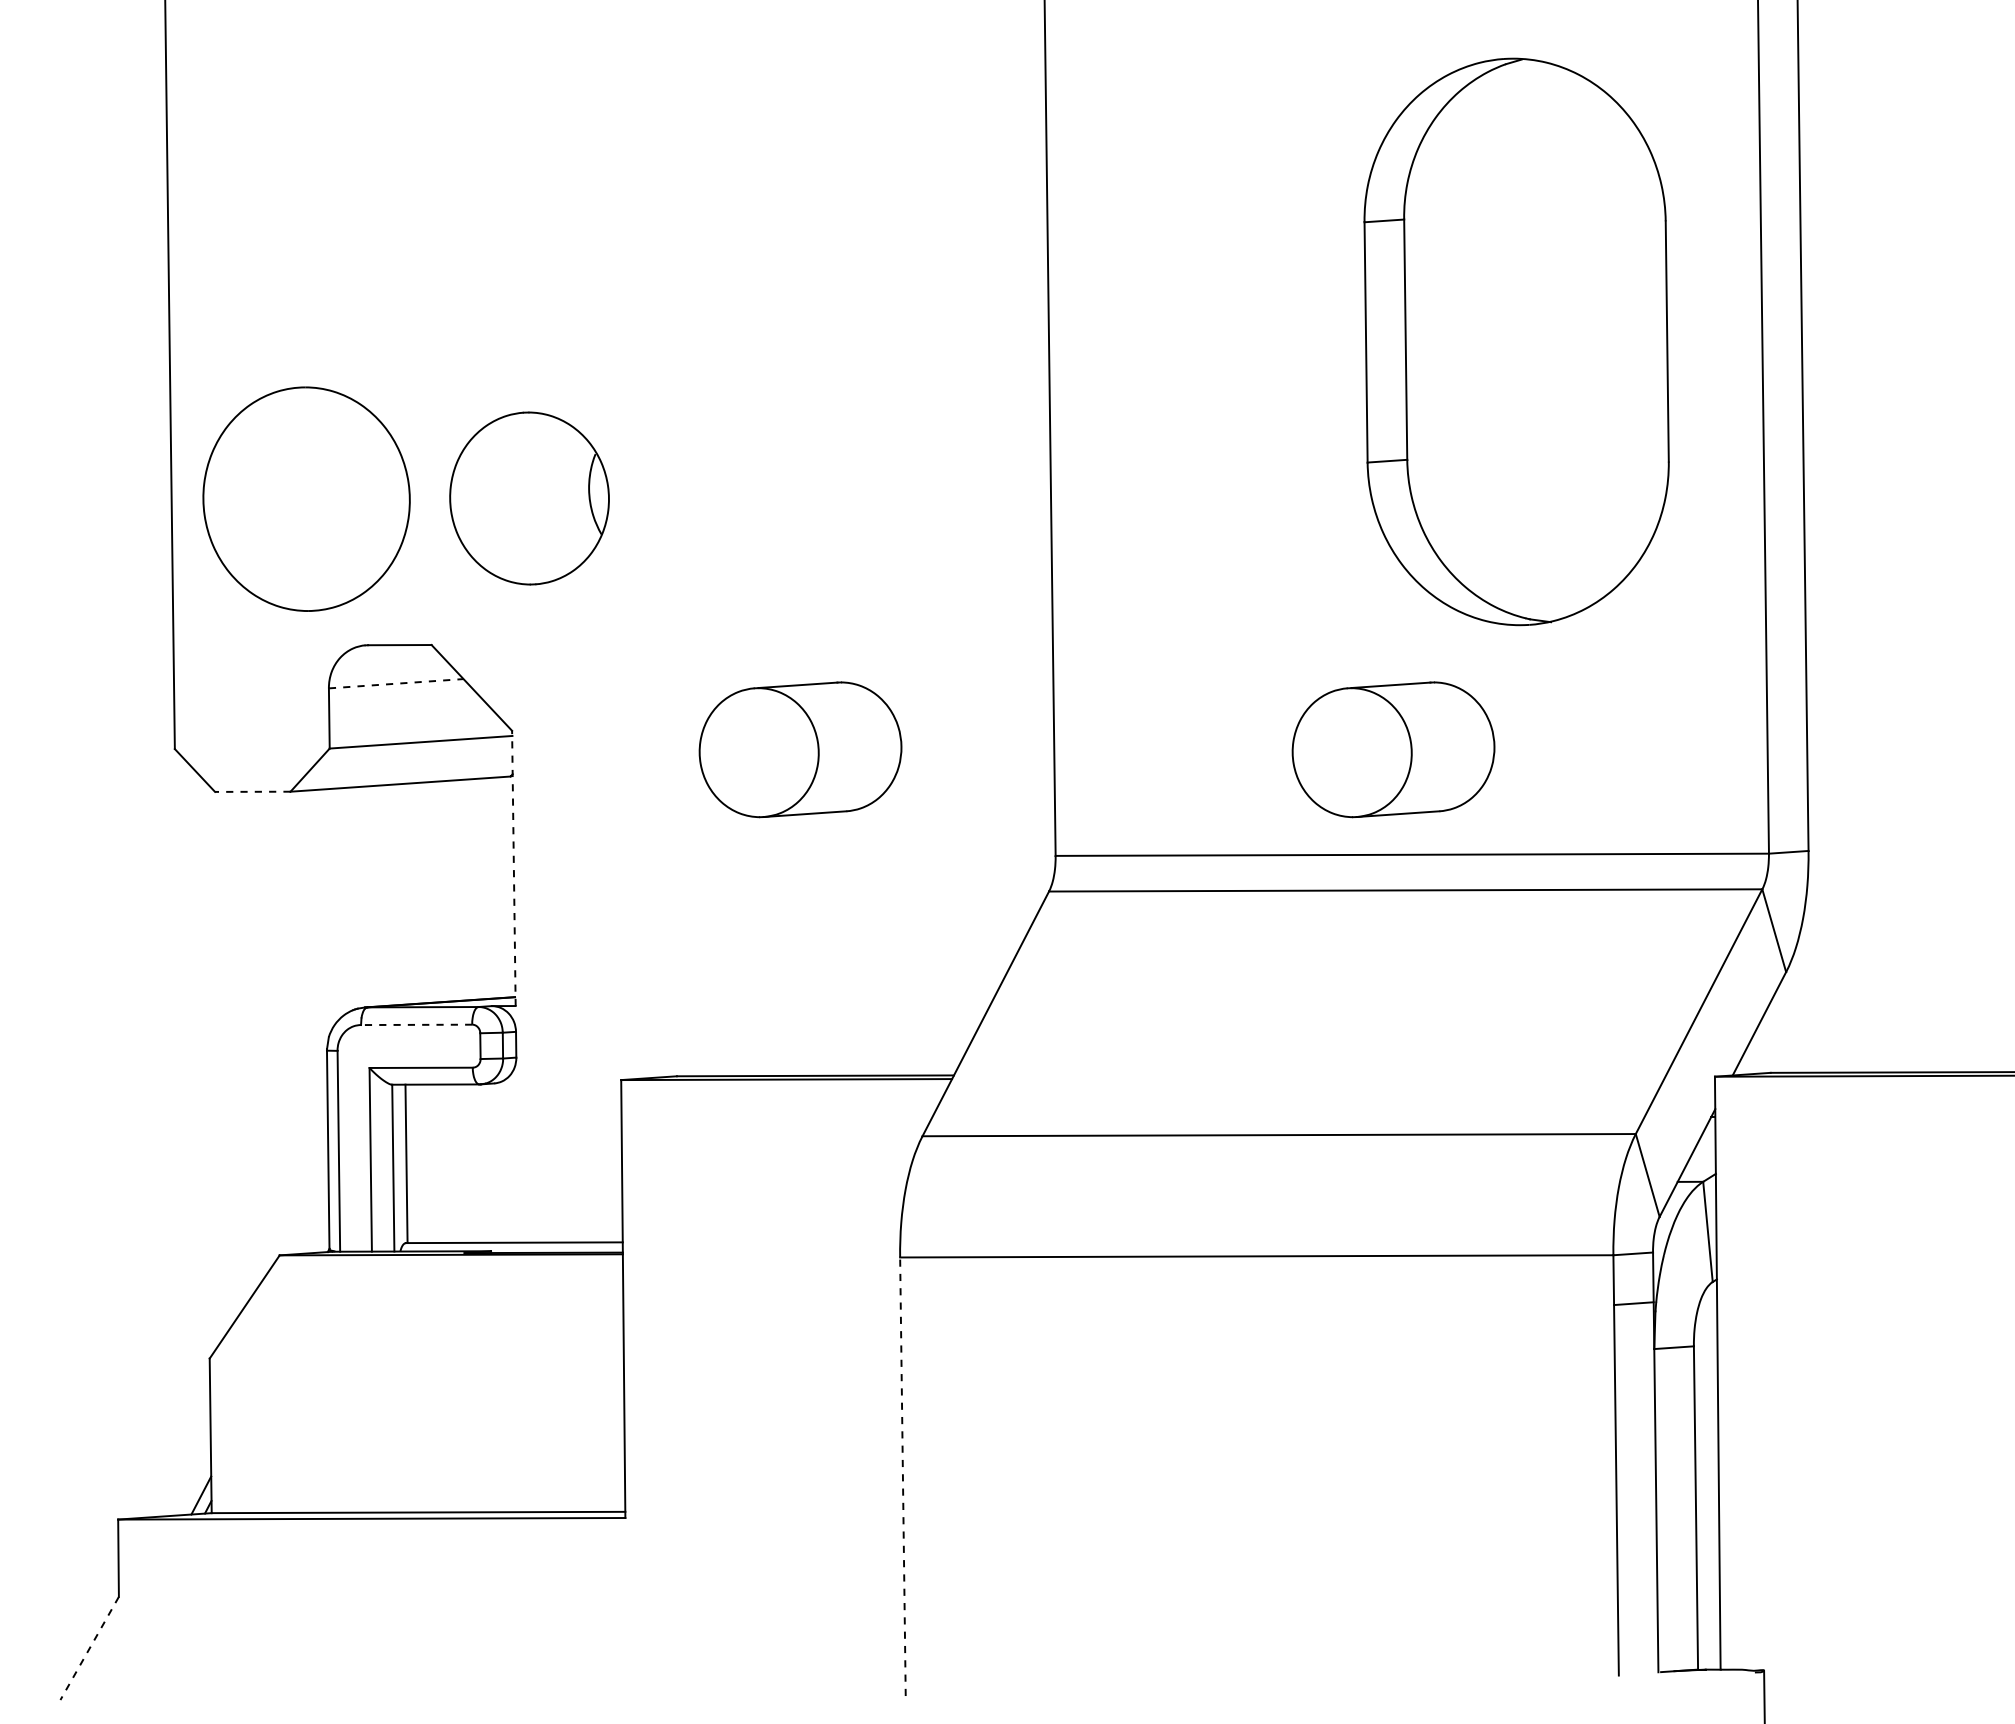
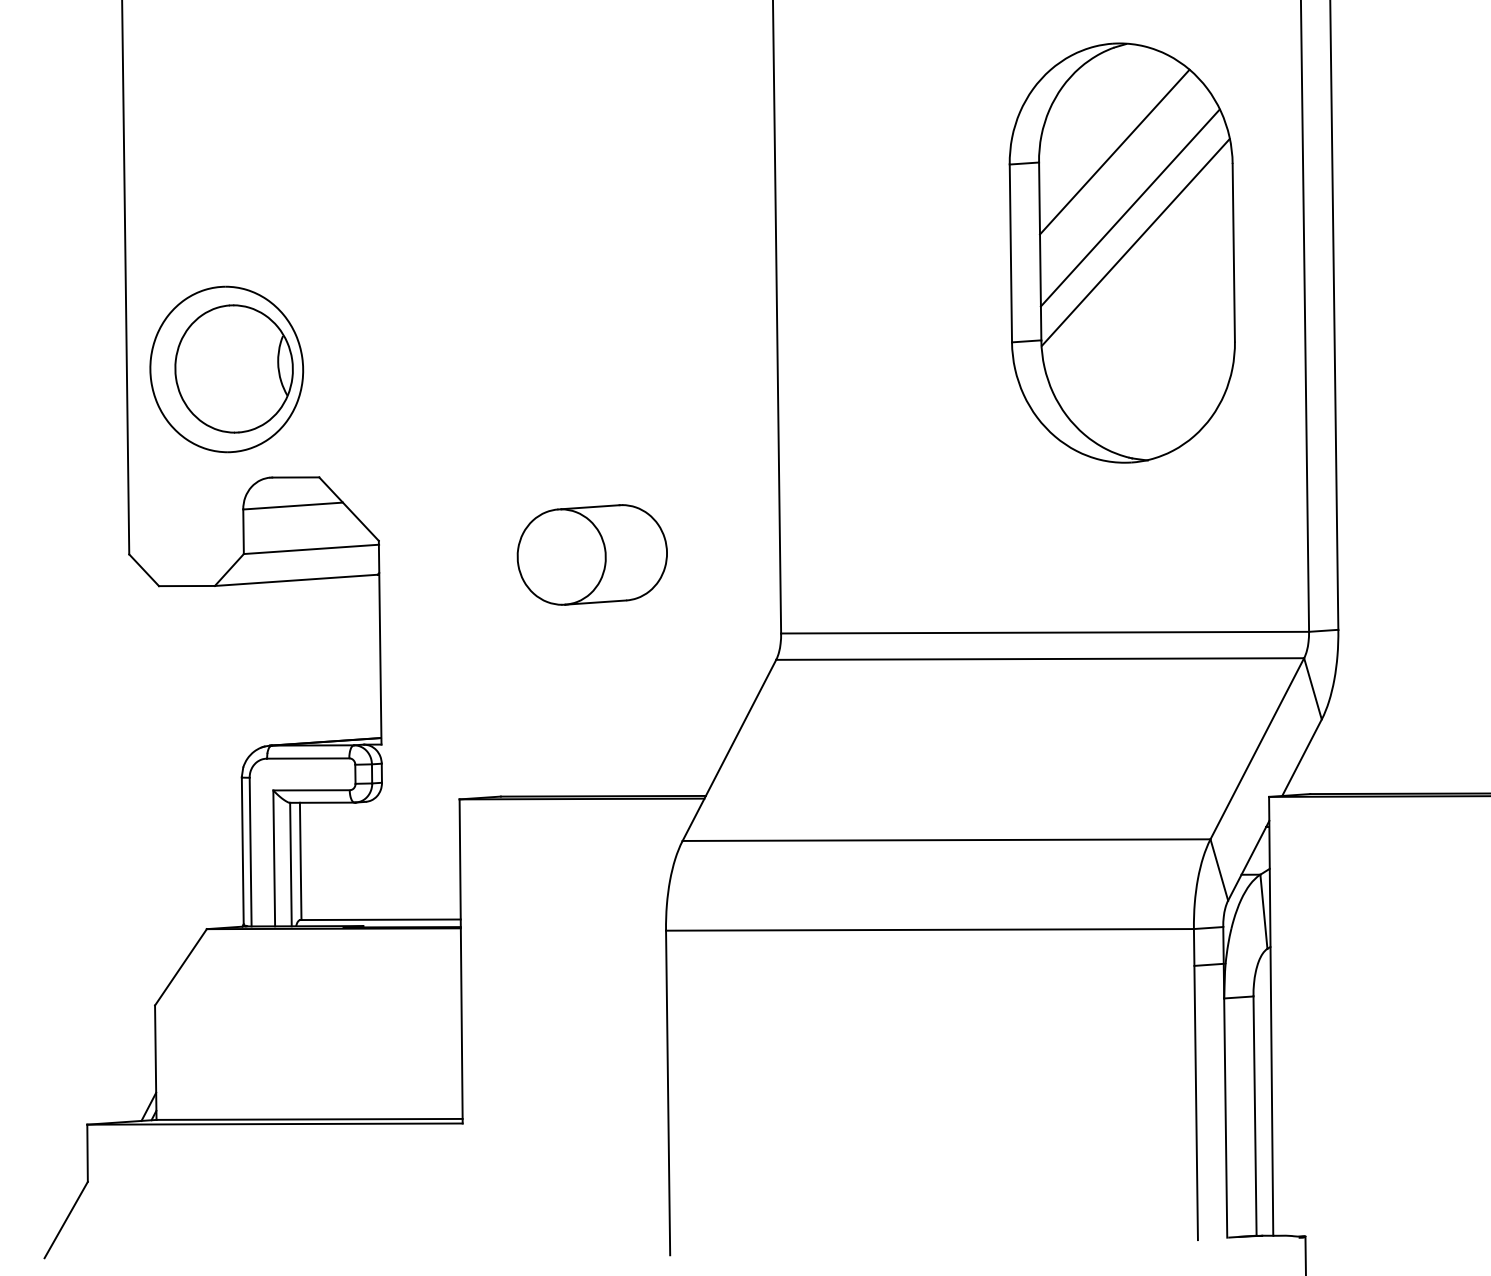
line: (1506, 205) -> (1114, 152), added
line: (1527, 280) -> (1130, 207), added
line: (1534, 327) -> (1135, 242), added
part: (529, 498) -> (234, 368), moved
line: (396, 683) -> (293, 505), dashed -> solid
part: (1393, 749) -> (1031, 554), removed
line: (252, 791) -> (186, 585), dashed -> solid
line: (513, 868) -> (379, 642), dashed -> solid
line: (416, 1024) -> (308, 758), dashed -> solid
line: (902, 1476) -> (667, 1092), dashed -> solid
line: (89, 1648) -> (66, 1220), dashed -> solid

